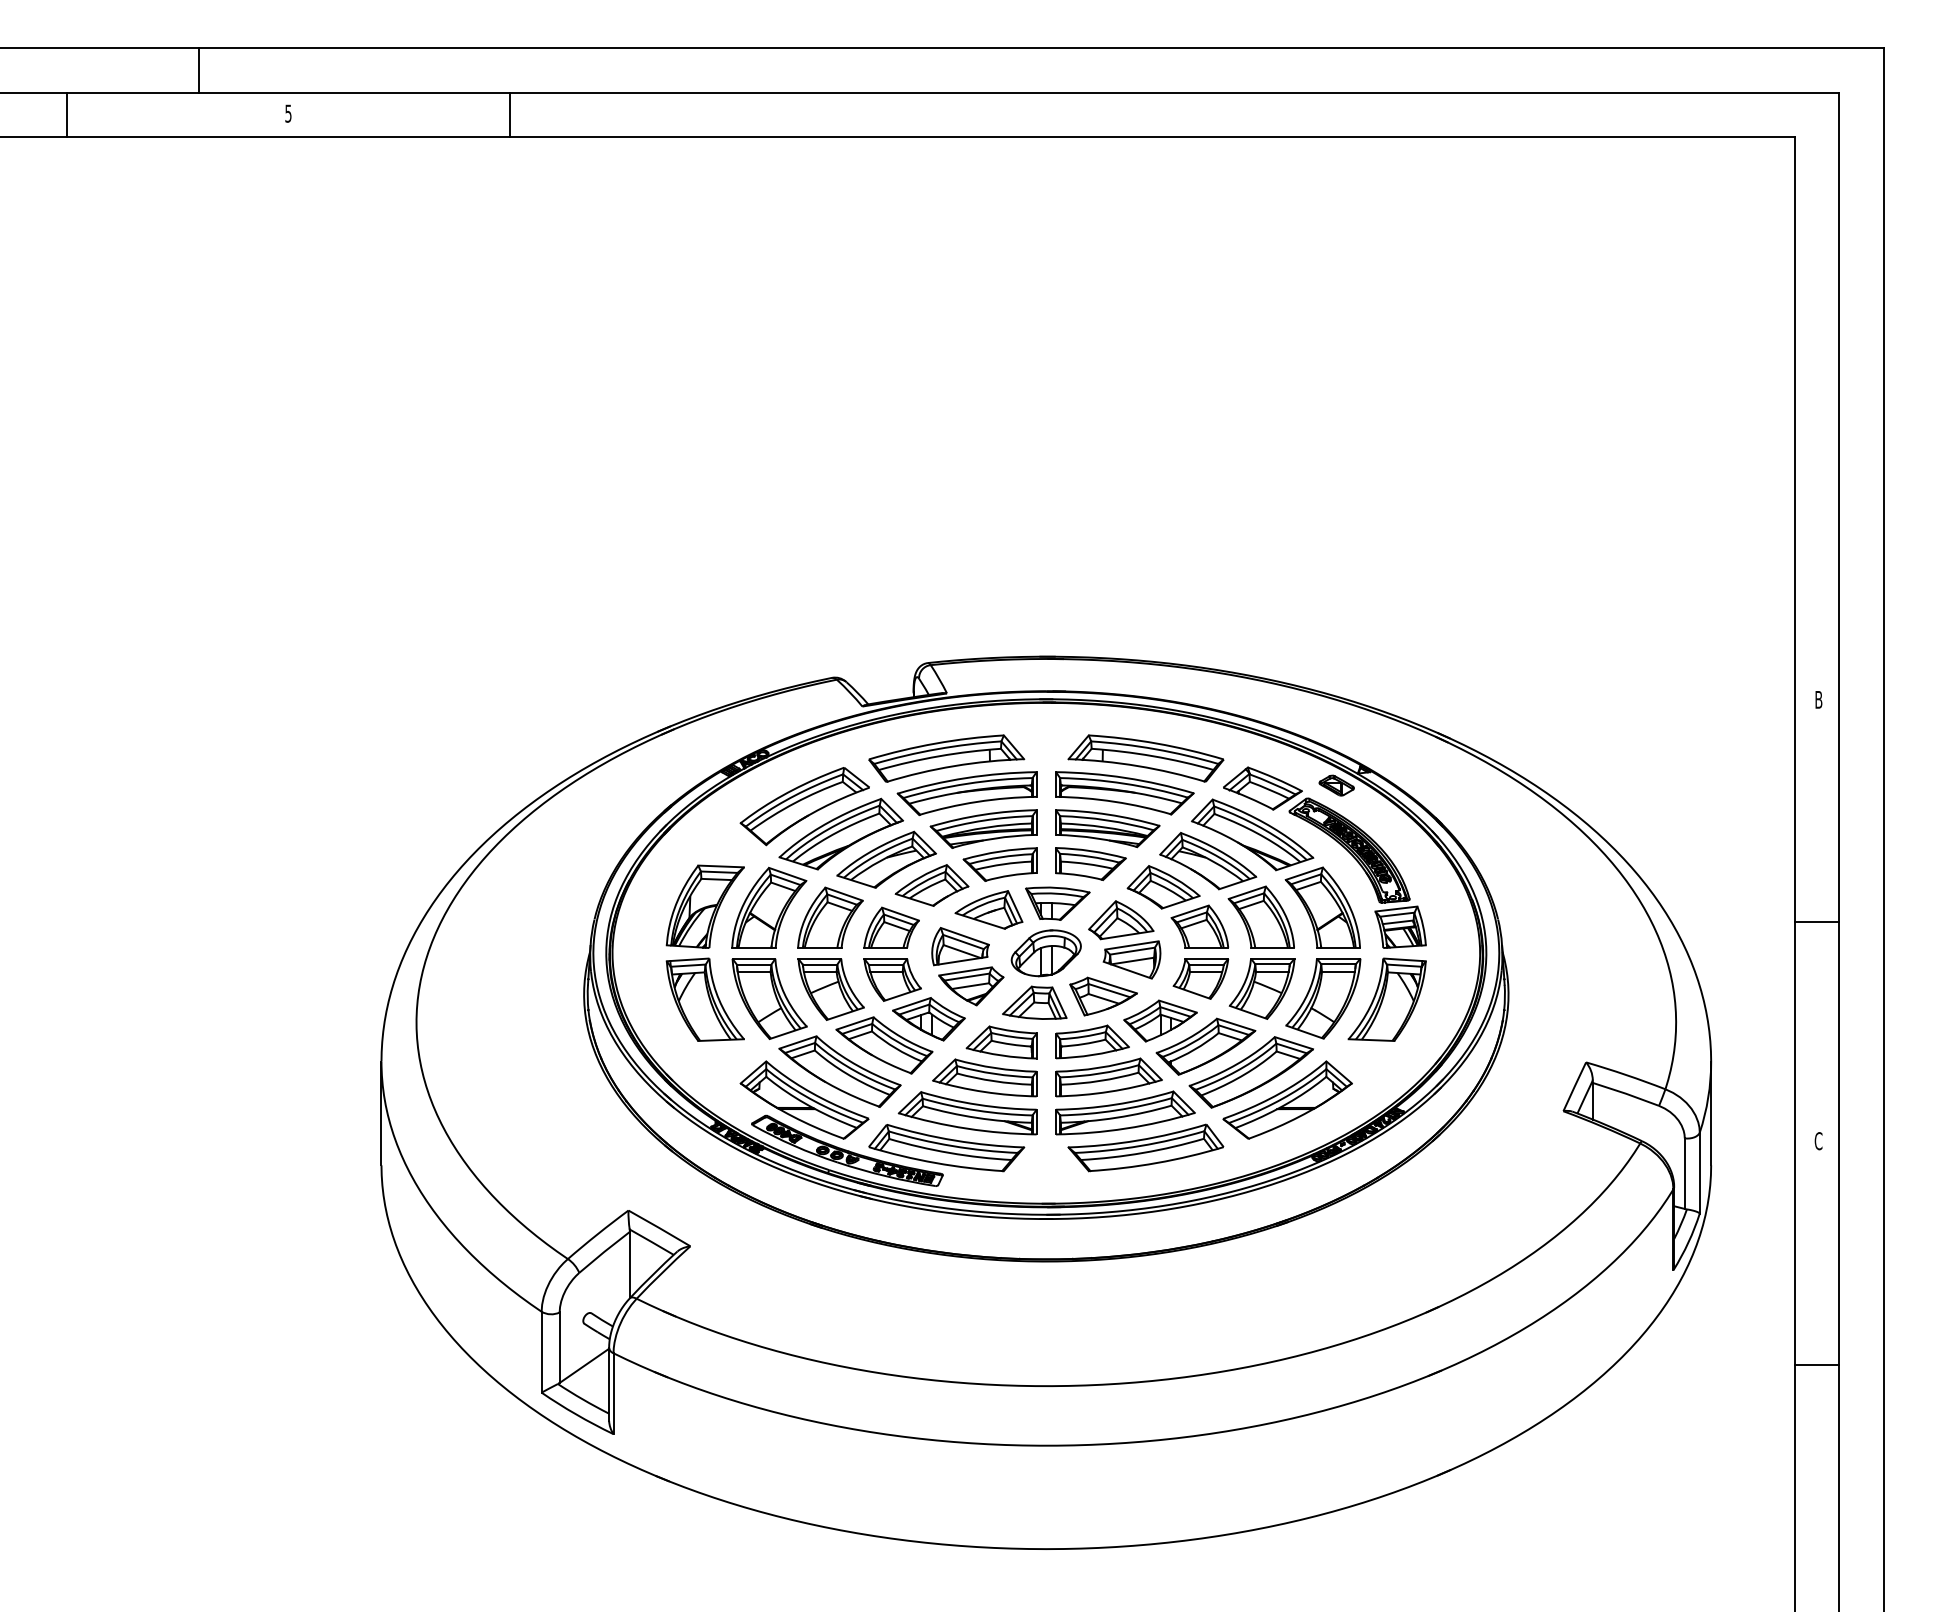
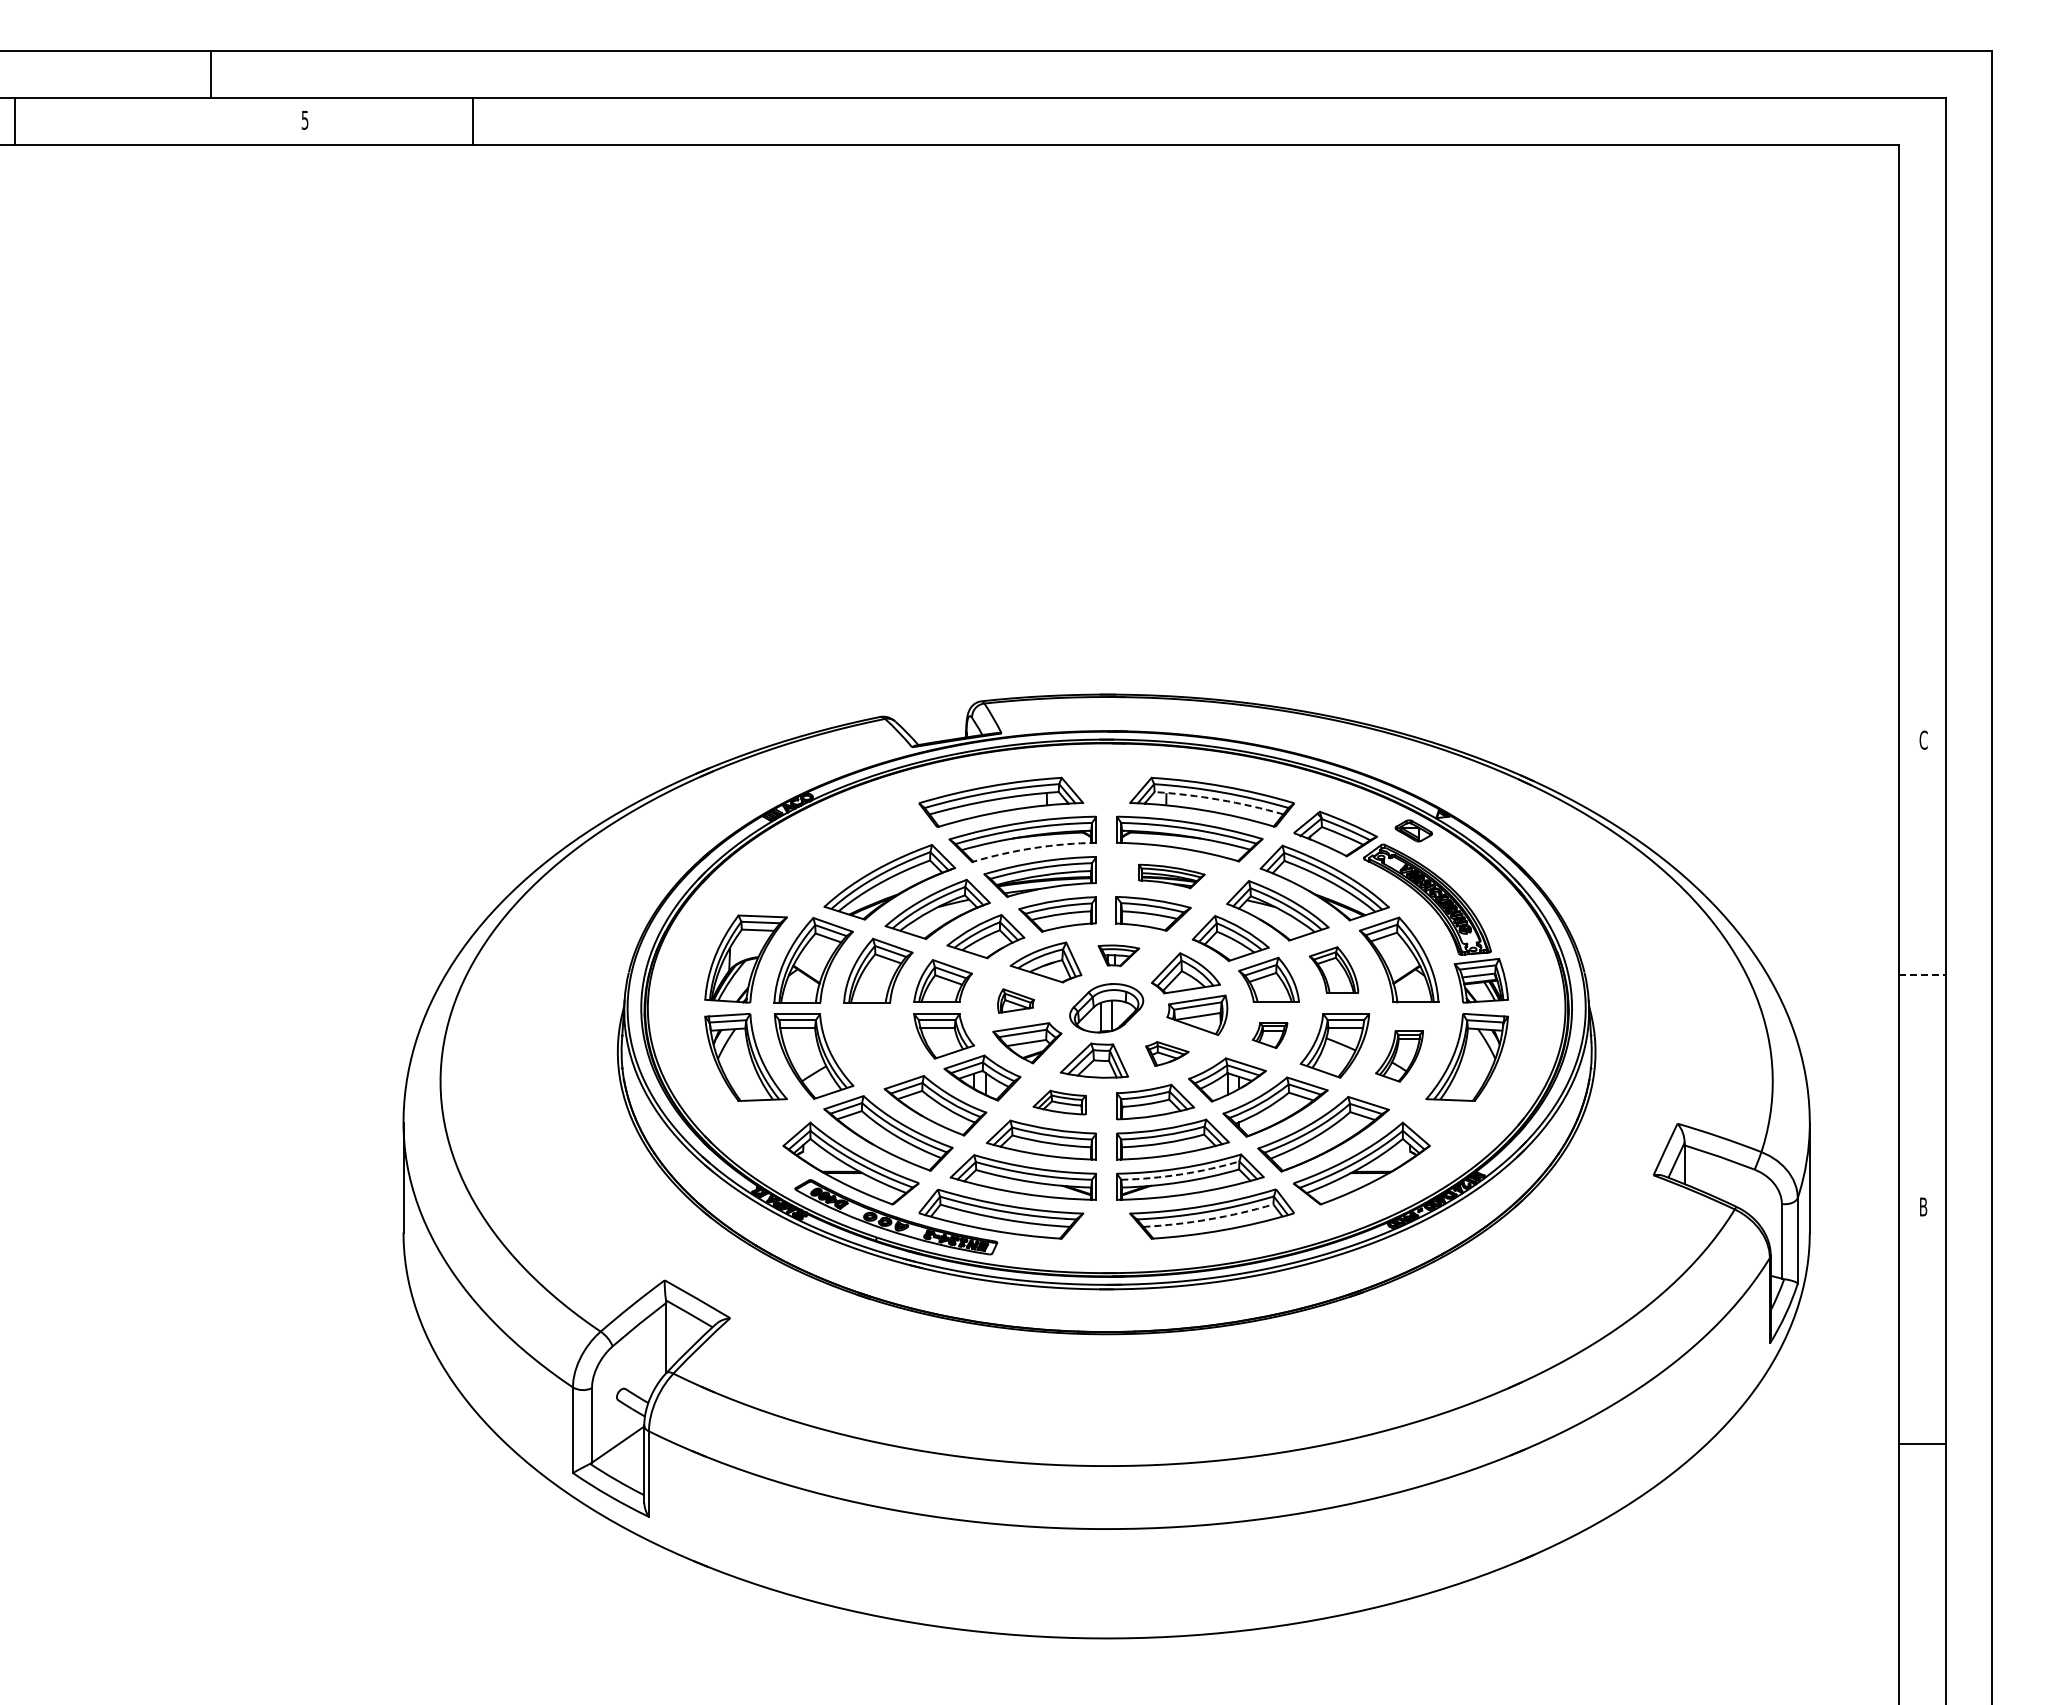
line: (66, 114) -> (15, 121), moved
line: (510, 114) -> (473, 121), moved
text: (1818, 699) -> (1923, 739), B -> C
arc: (1153, 755) -> (1219, 799), solid -> dashed
arc: (977, 802) -> (1033, 848), solid -> dashed
part: (805, 806) -> (851, 852), removed
part: (1107, 828) -> (1171, 876), size x0.6
part: (1057, 903) -> (1118, 955), size x0.6
part: (1260, 916) -> (1333, 969), size x0.7
line: (1817, 921) -> (1922, 974), solid -> dashed
part: (960, 945) -> (1015, 1000), size x0.6
part: (1200, 979) -> (1269, 1035), size x0.6
part: (830, 989) -> (878, 1046), removed
part: (1103, 996) -> (1167, 1053), size x0.6
part: (1323, 998) -> (1399, 1056), size x0.6
part: (1001, 1042) -> (1059, 1102), size x0.7
arc: (1116, 1110) -> (1180, 1174), solid -> dashed
text: (1818, 1140) -> (1923, 1206), C -> B
arc: (1143, 1152) -> (1209, 1219), solid -> dashed

